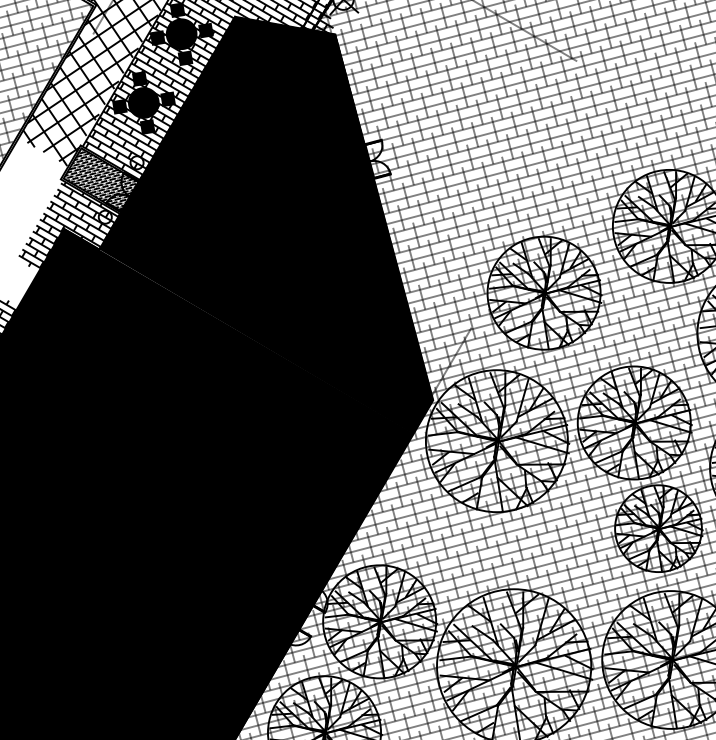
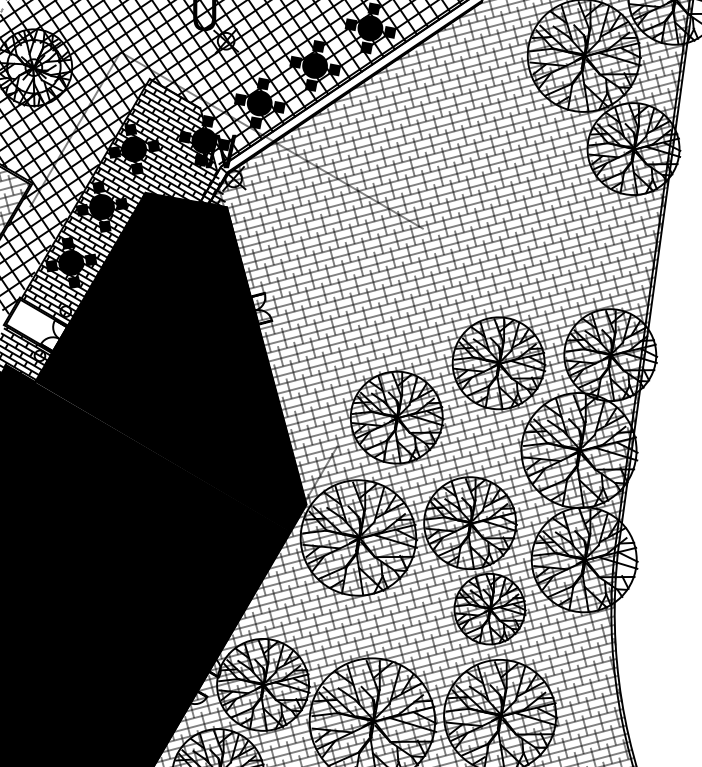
hatch: (99, 179) -> (35, 325), removed

